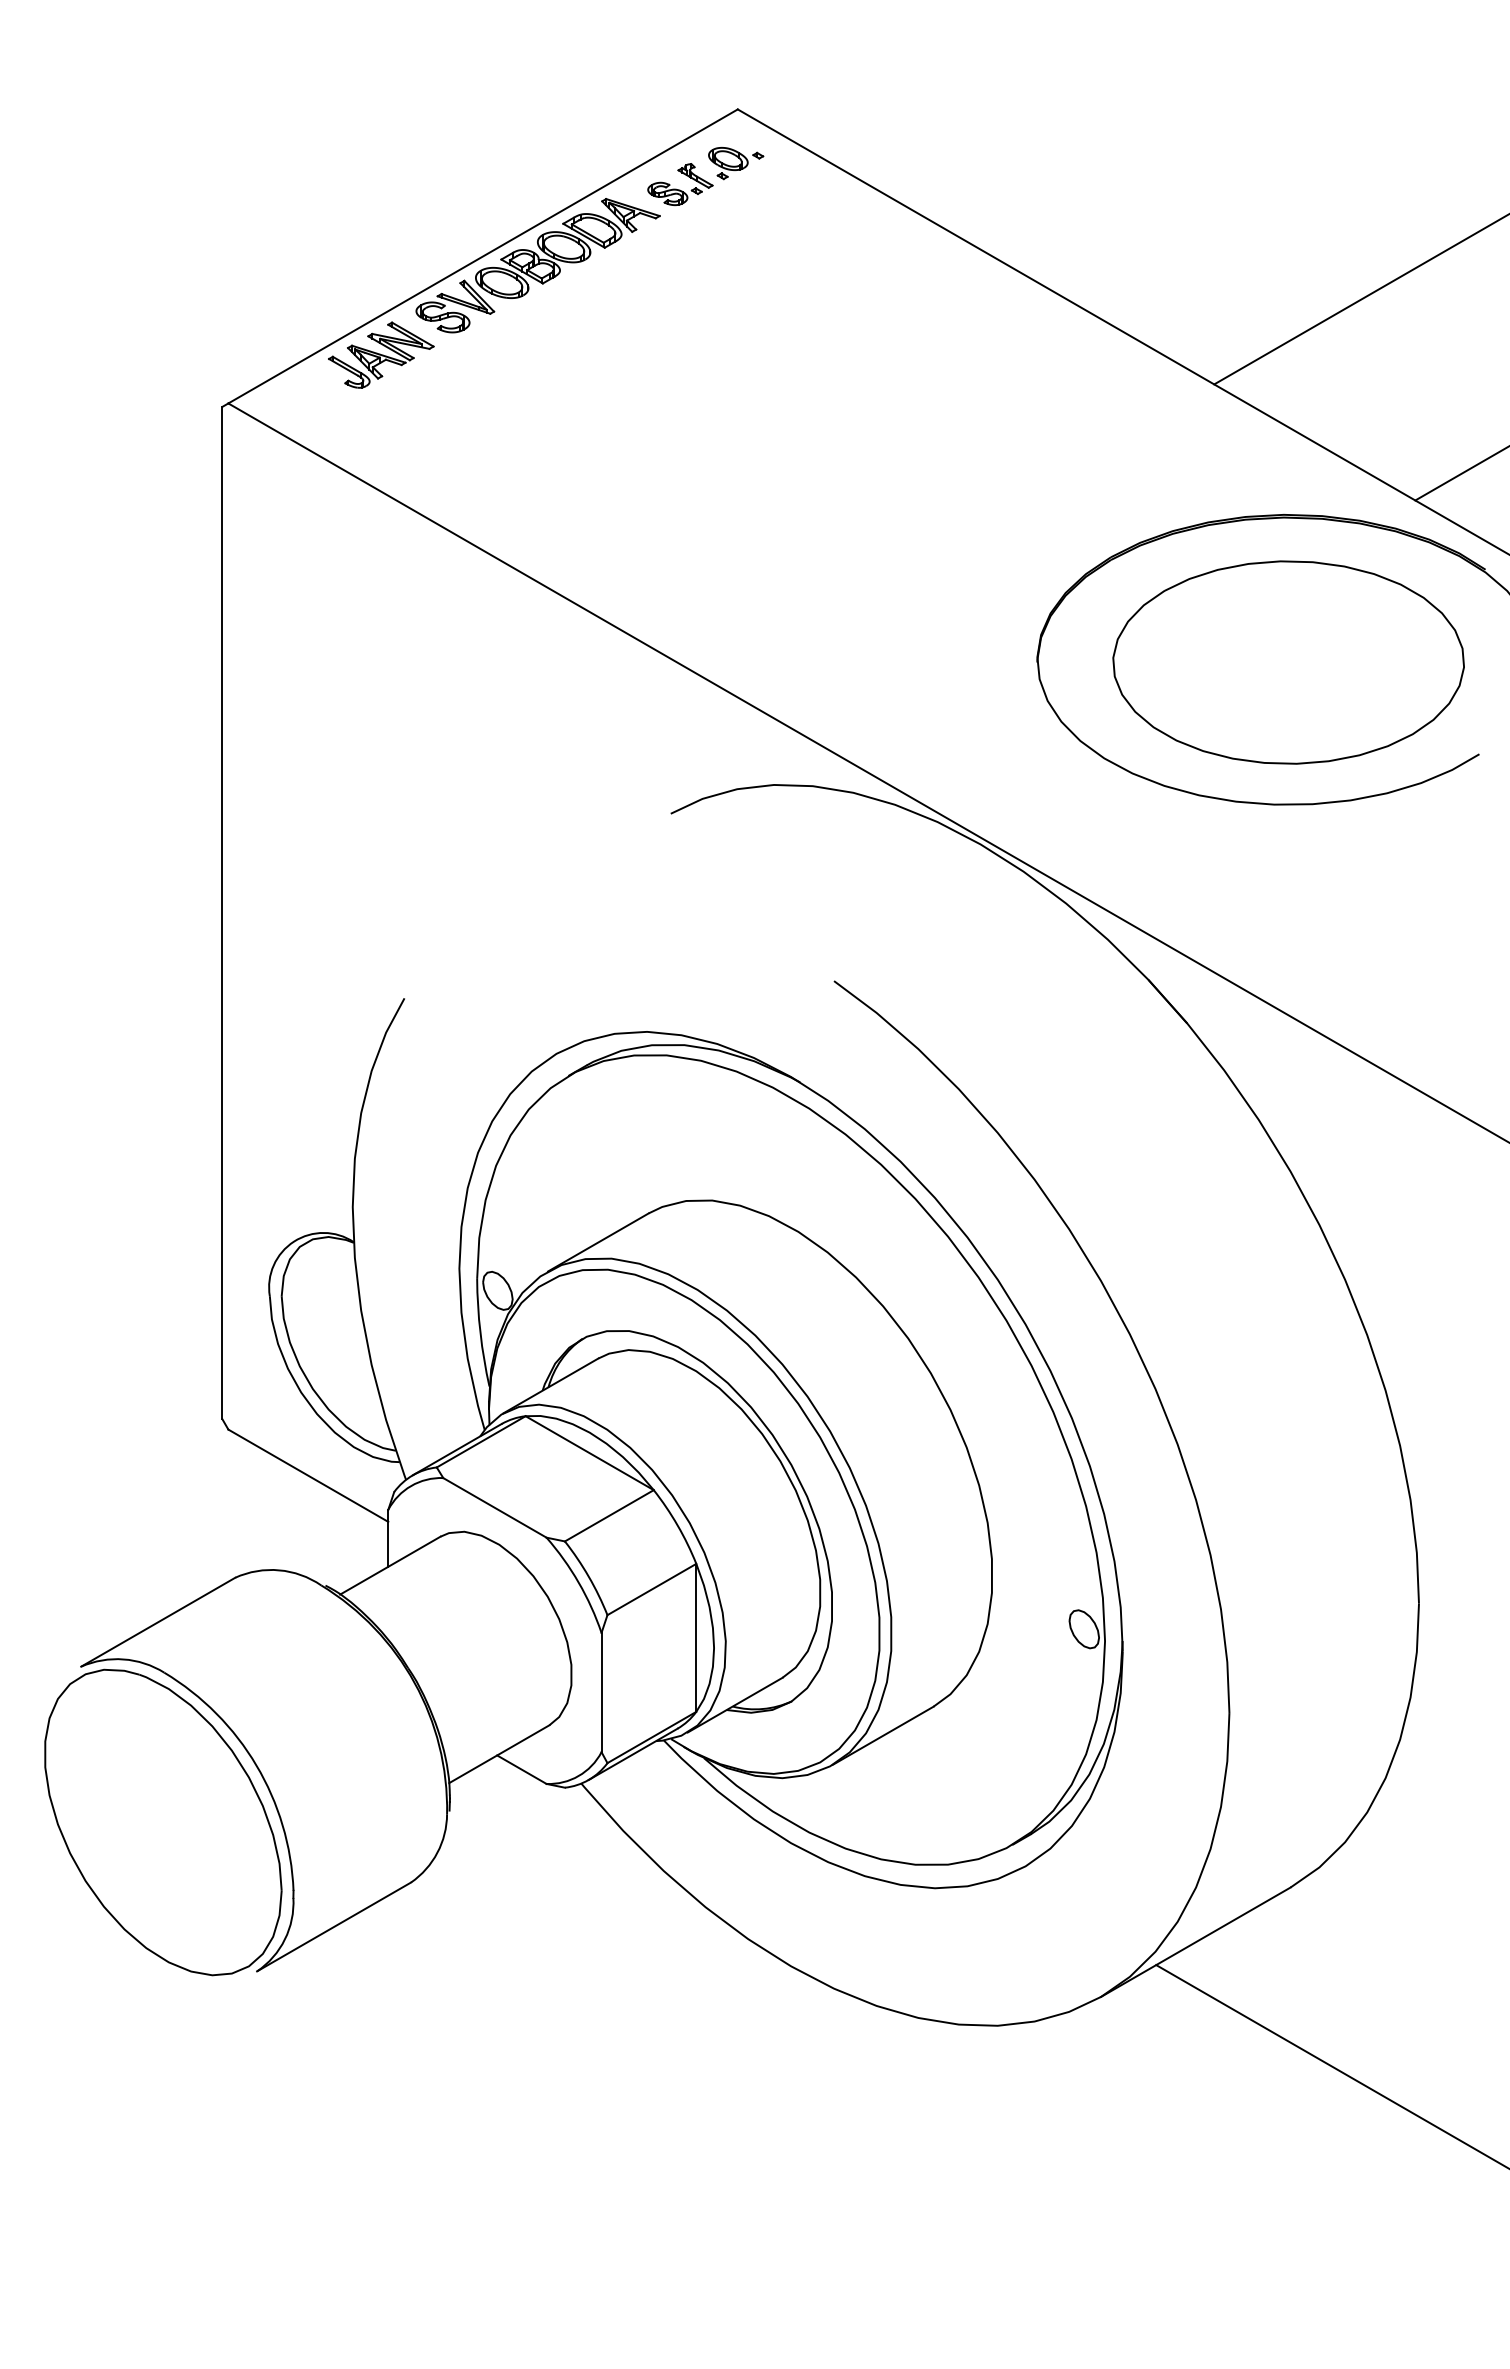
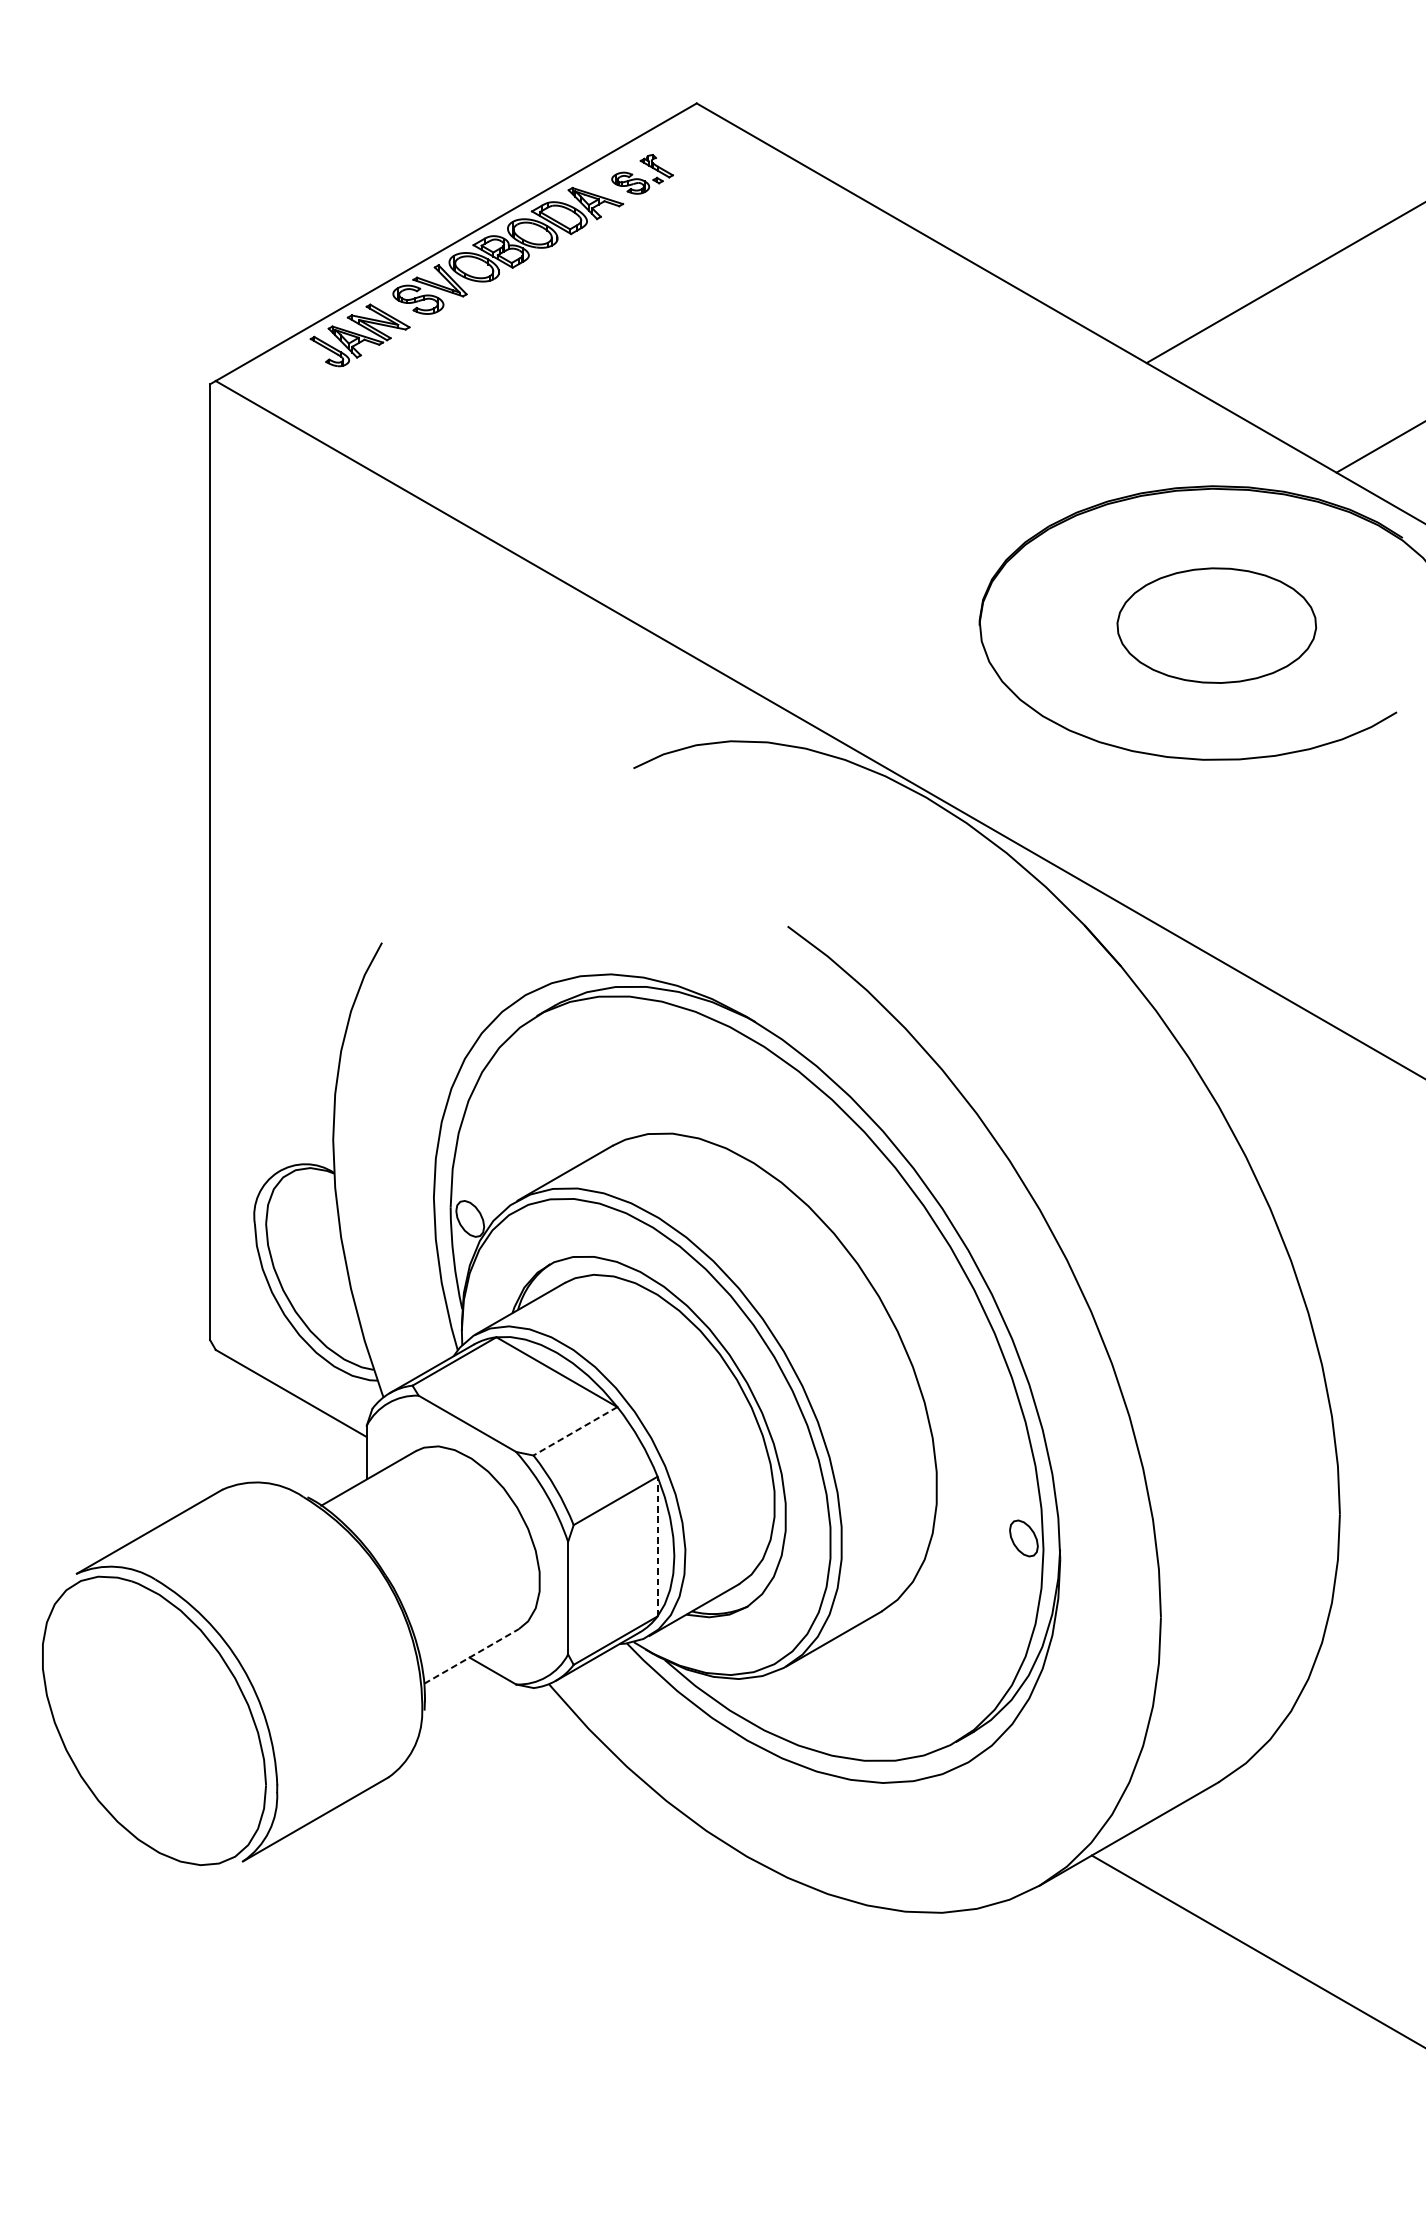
part: (736, 163) -> (695, 154), removed
part: (1288, 662) -> (1216, 625), size x0.6
line: (608, 1516) -> (574, 1431), solid -> dashed
line: (696, 1637) -> (657, 1546), solid -> dashed
line: (499, 1754) -> (471, 1656), solid -> dashed

